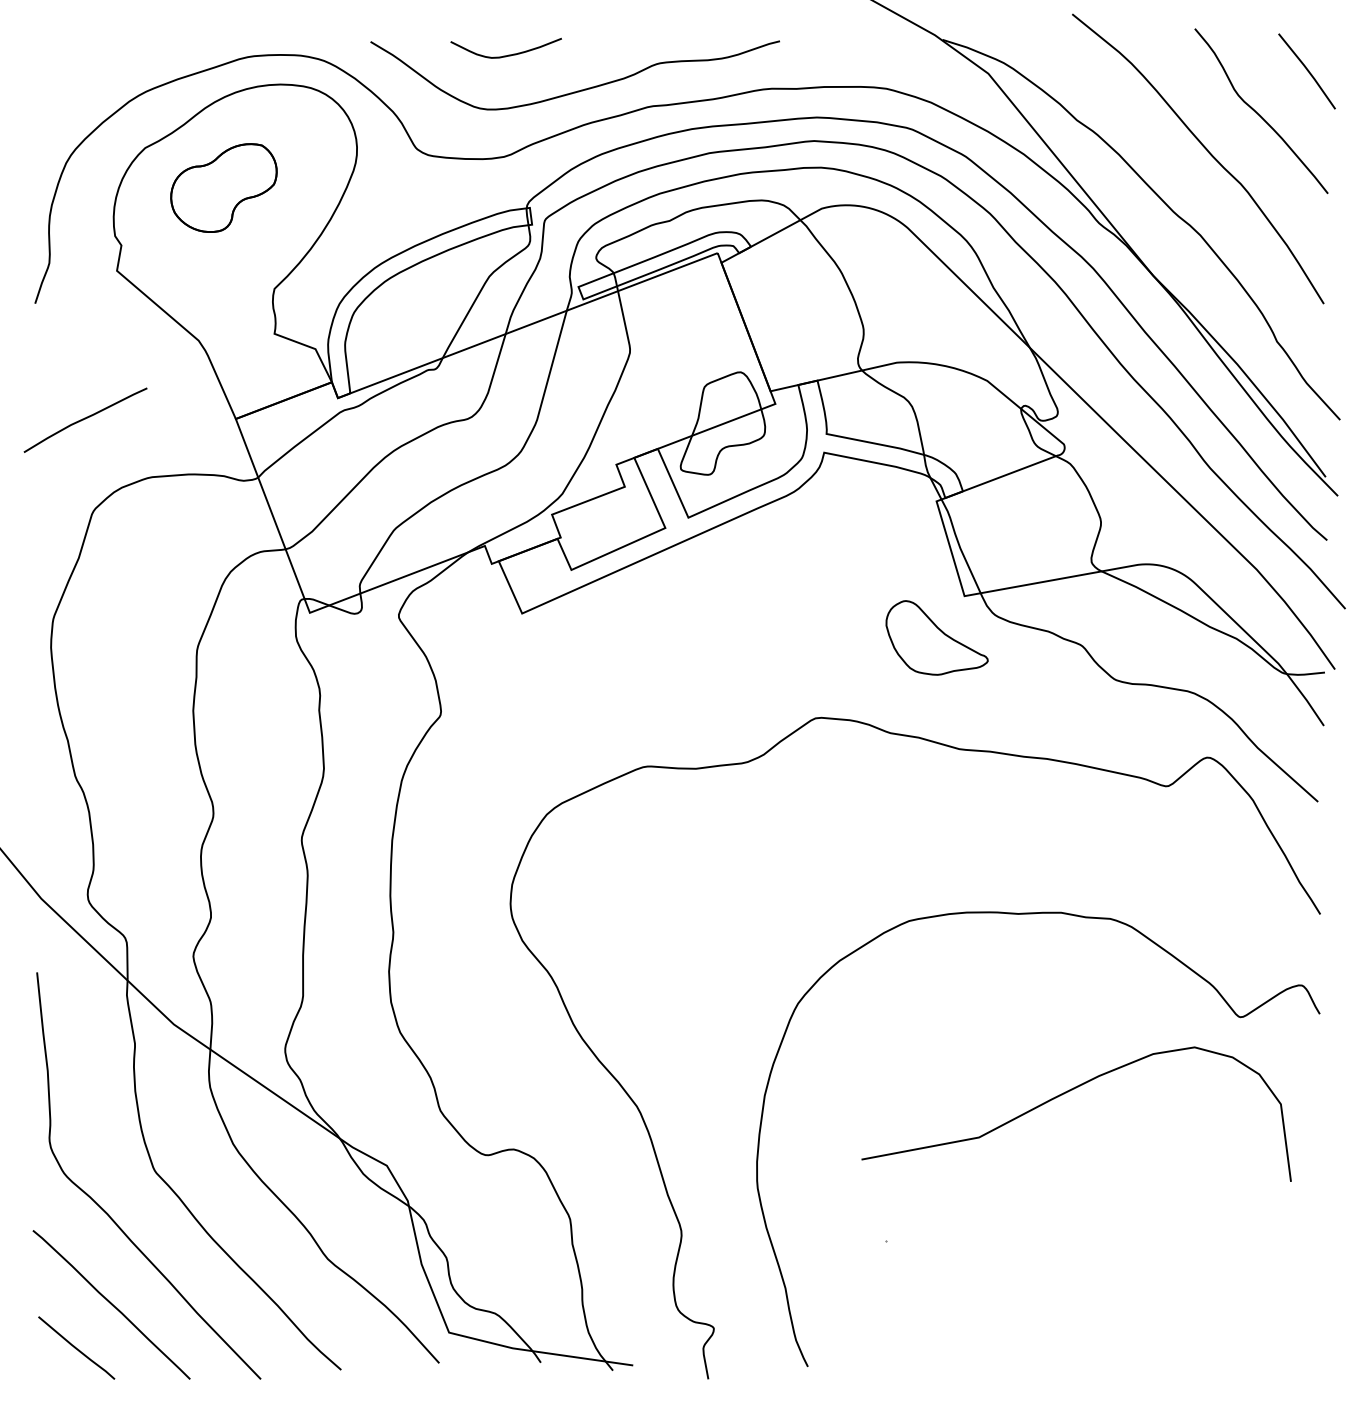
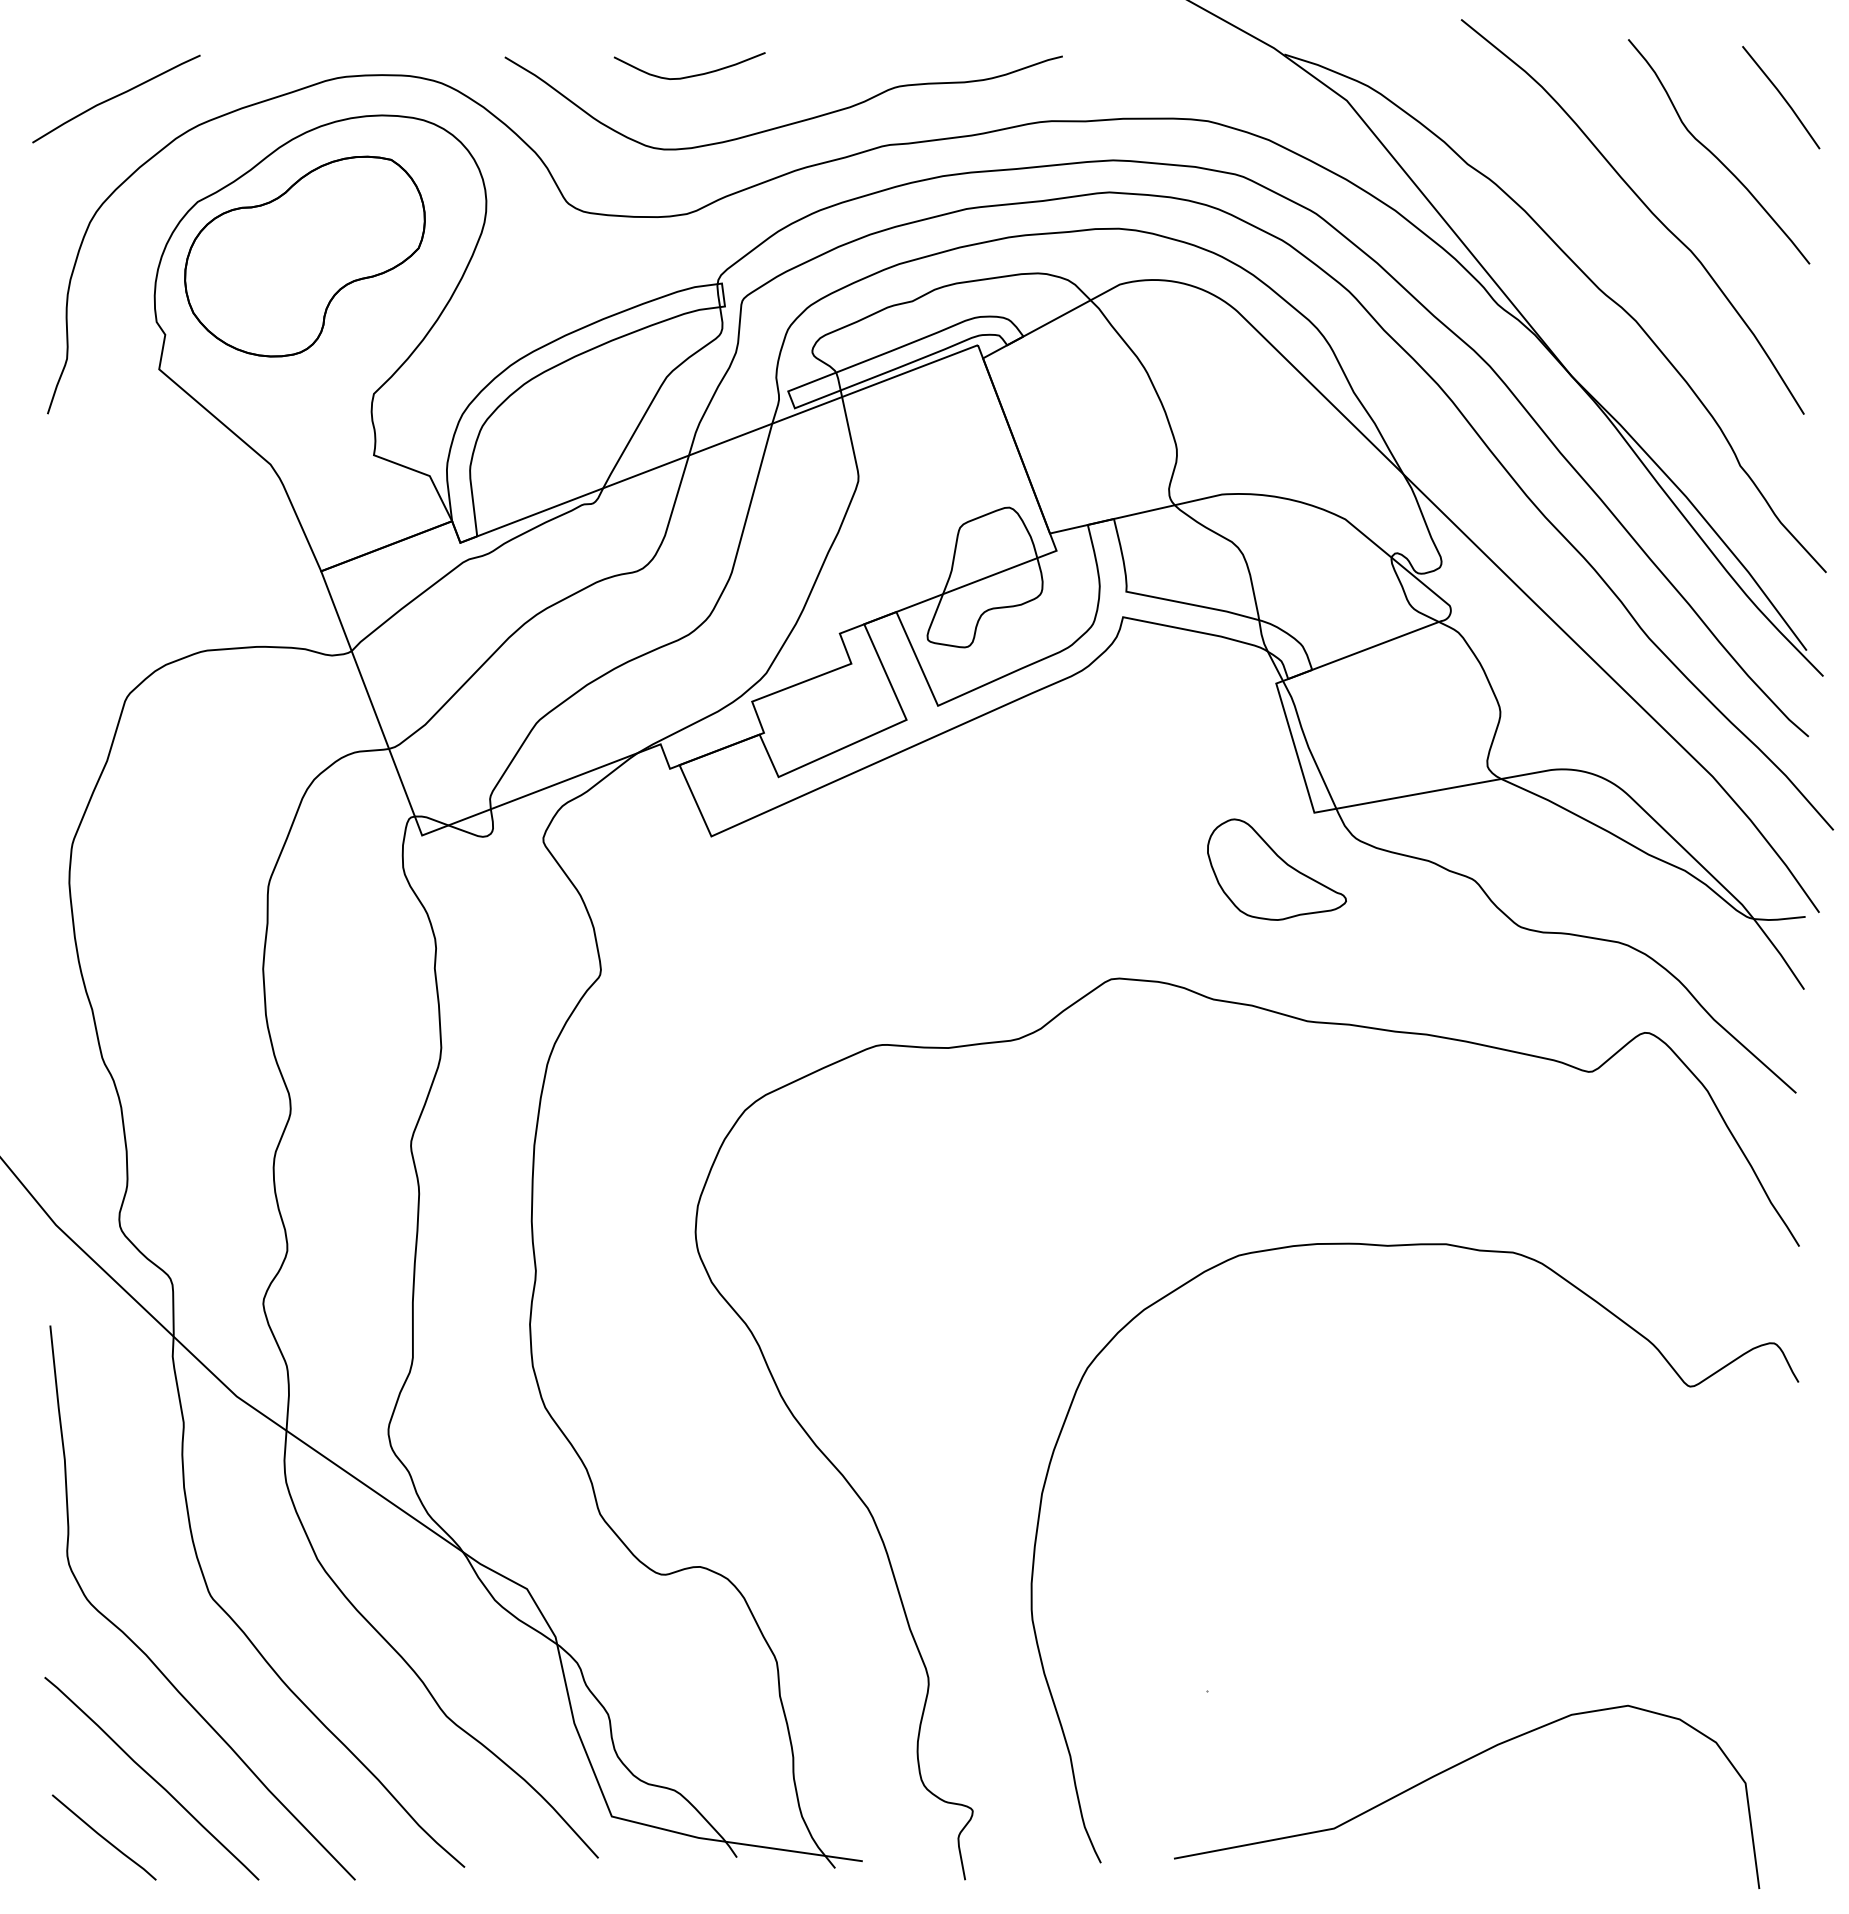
part: (223, 188) -> (304, 256), size x1.67
curve: (85, 419) -> (116, 97), moved
curve: (1065, 1093) -> (1452, 1768), moved

